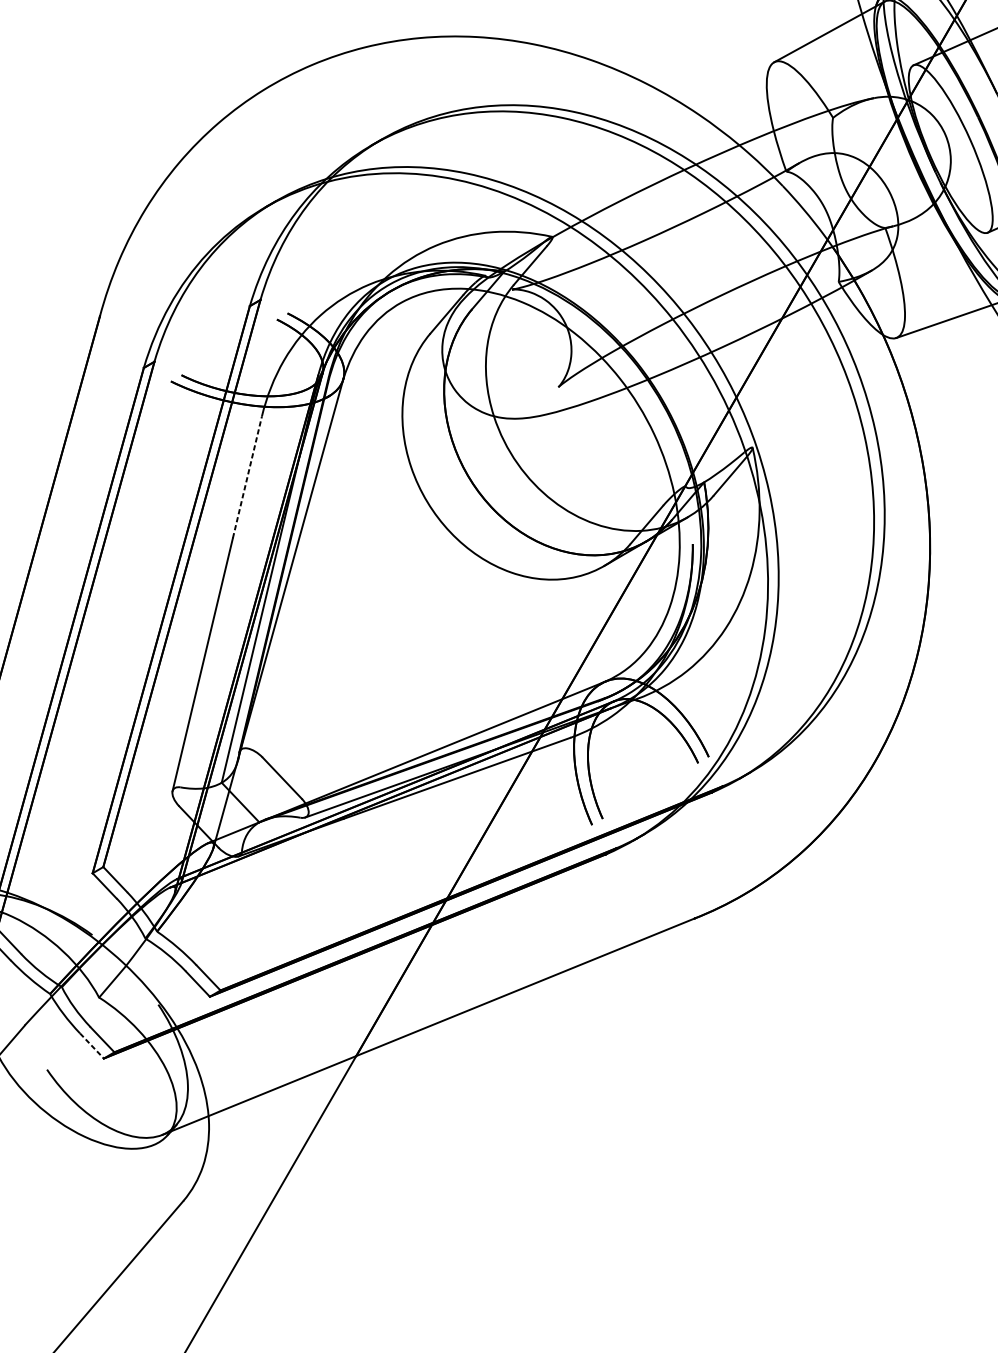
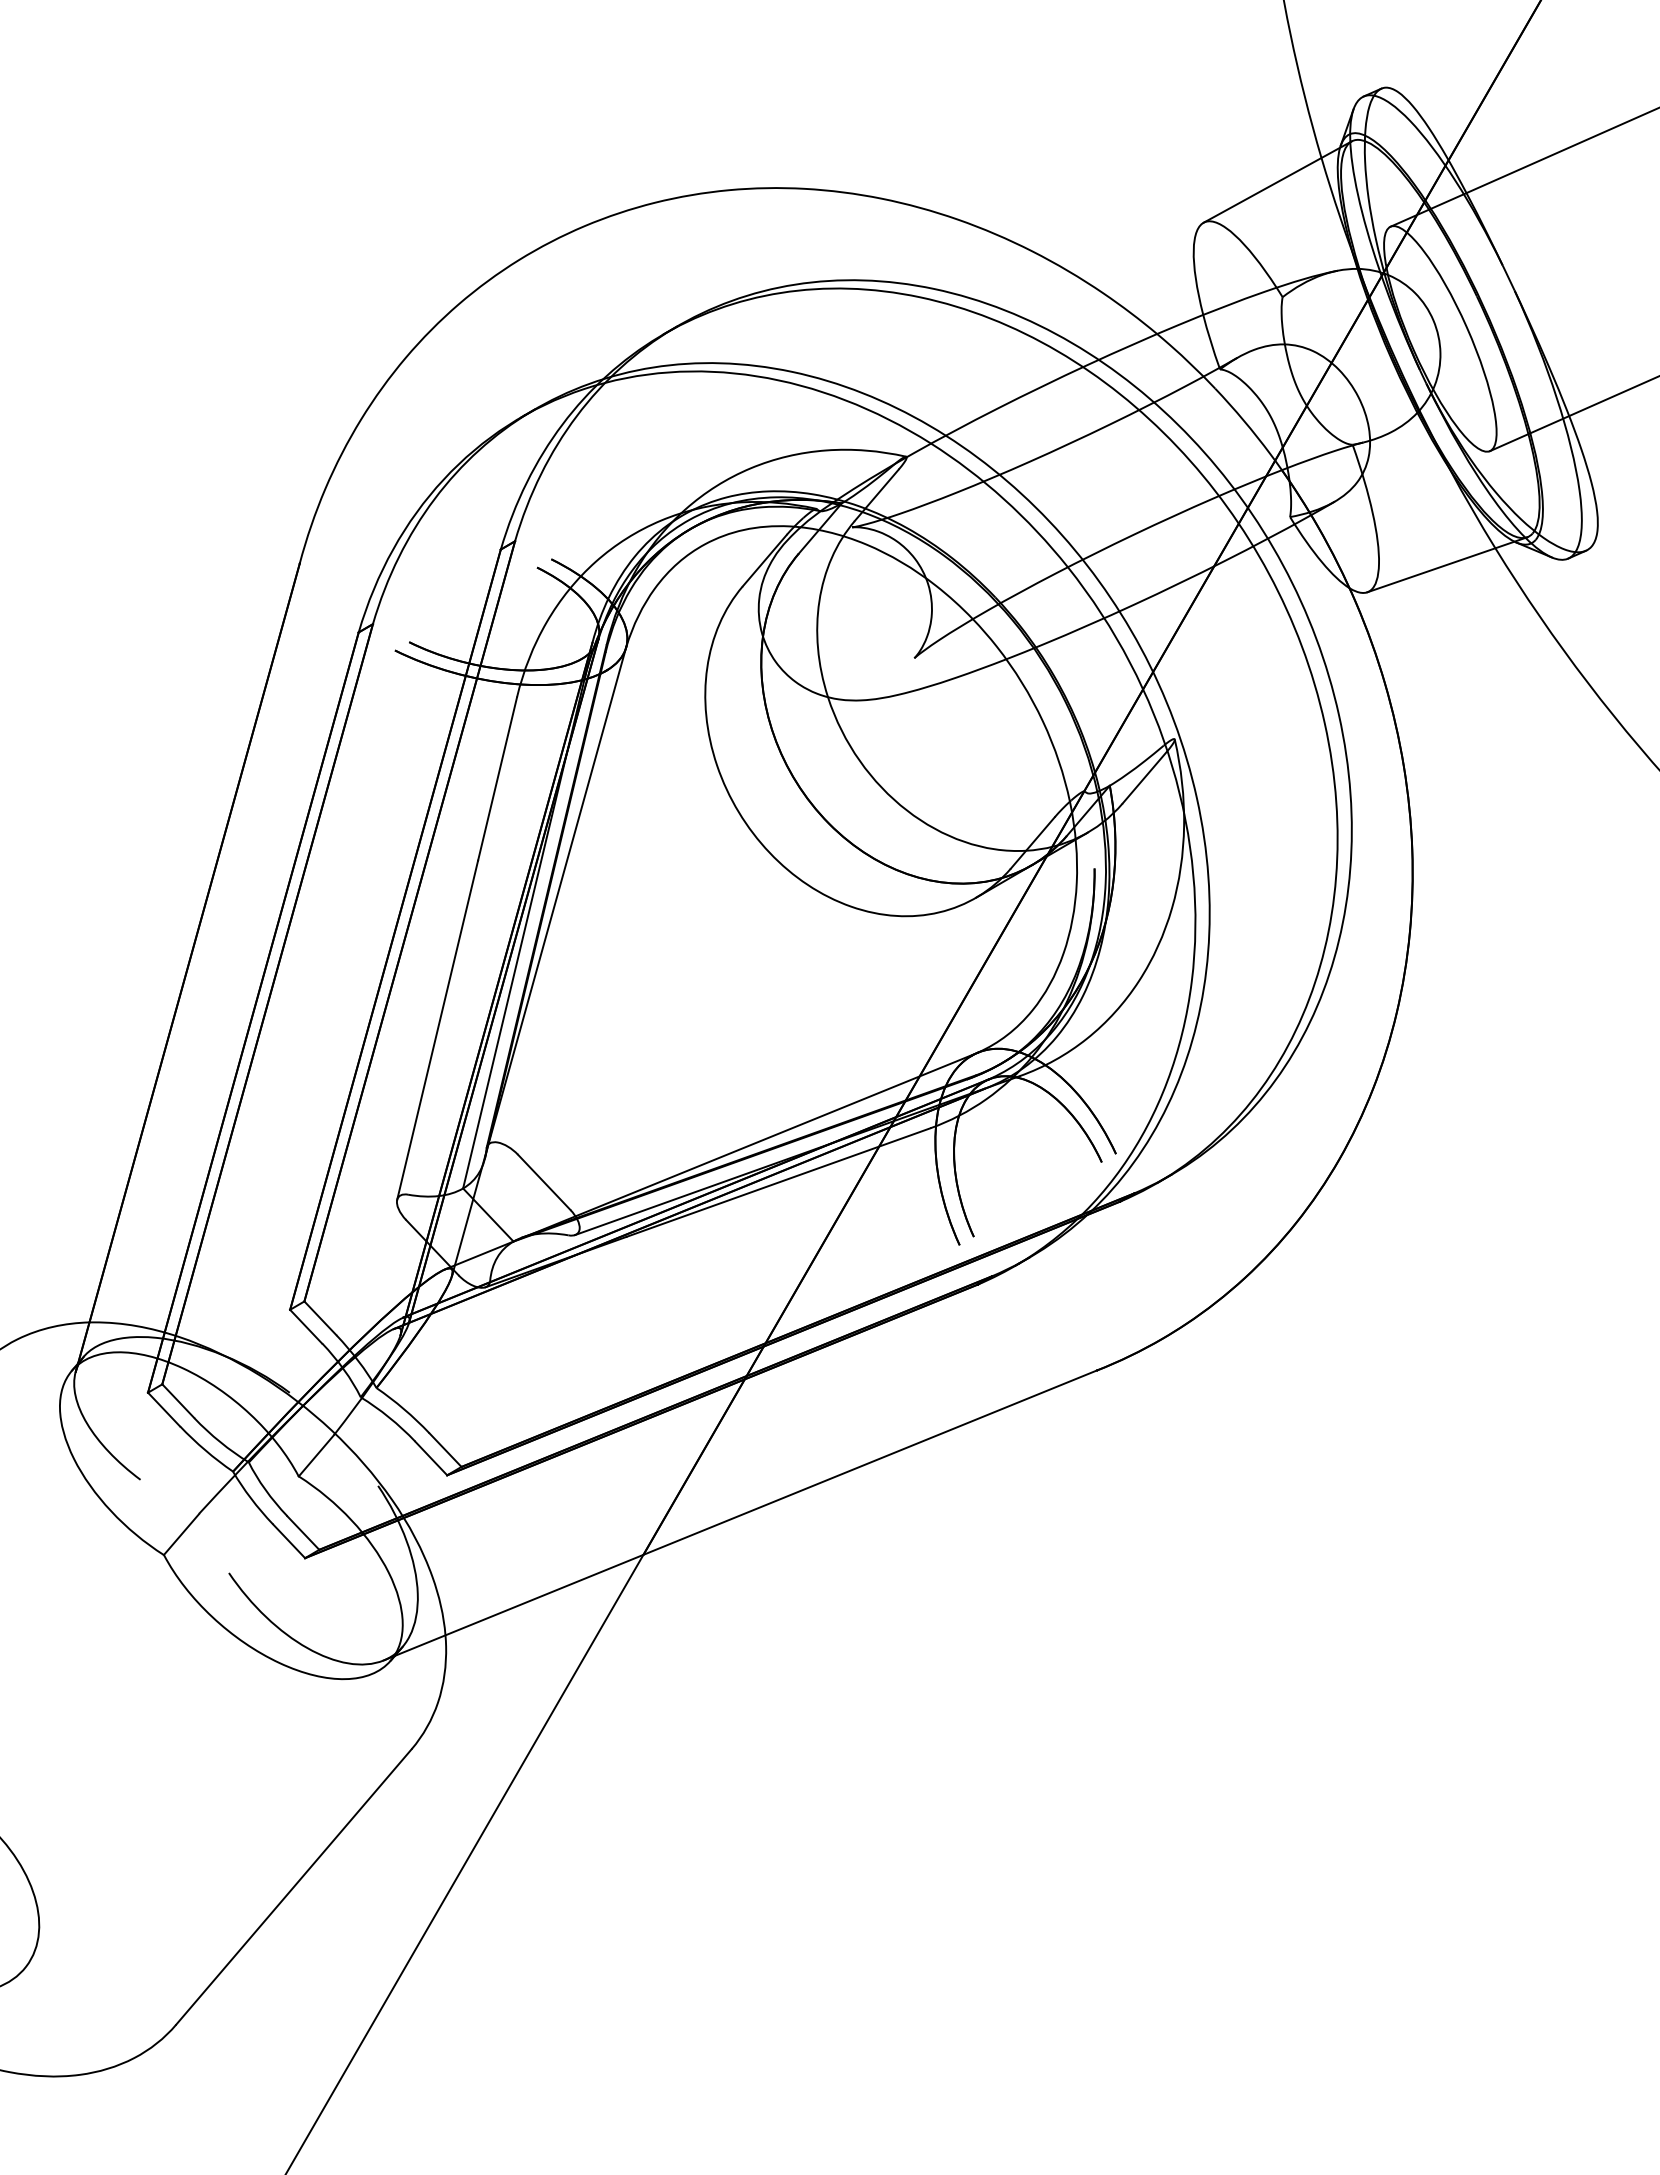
line: (247, 477) -> (497, 779), dashed -> solid
line: (92, 1046) -> (289, 1541), dashed -> solid

